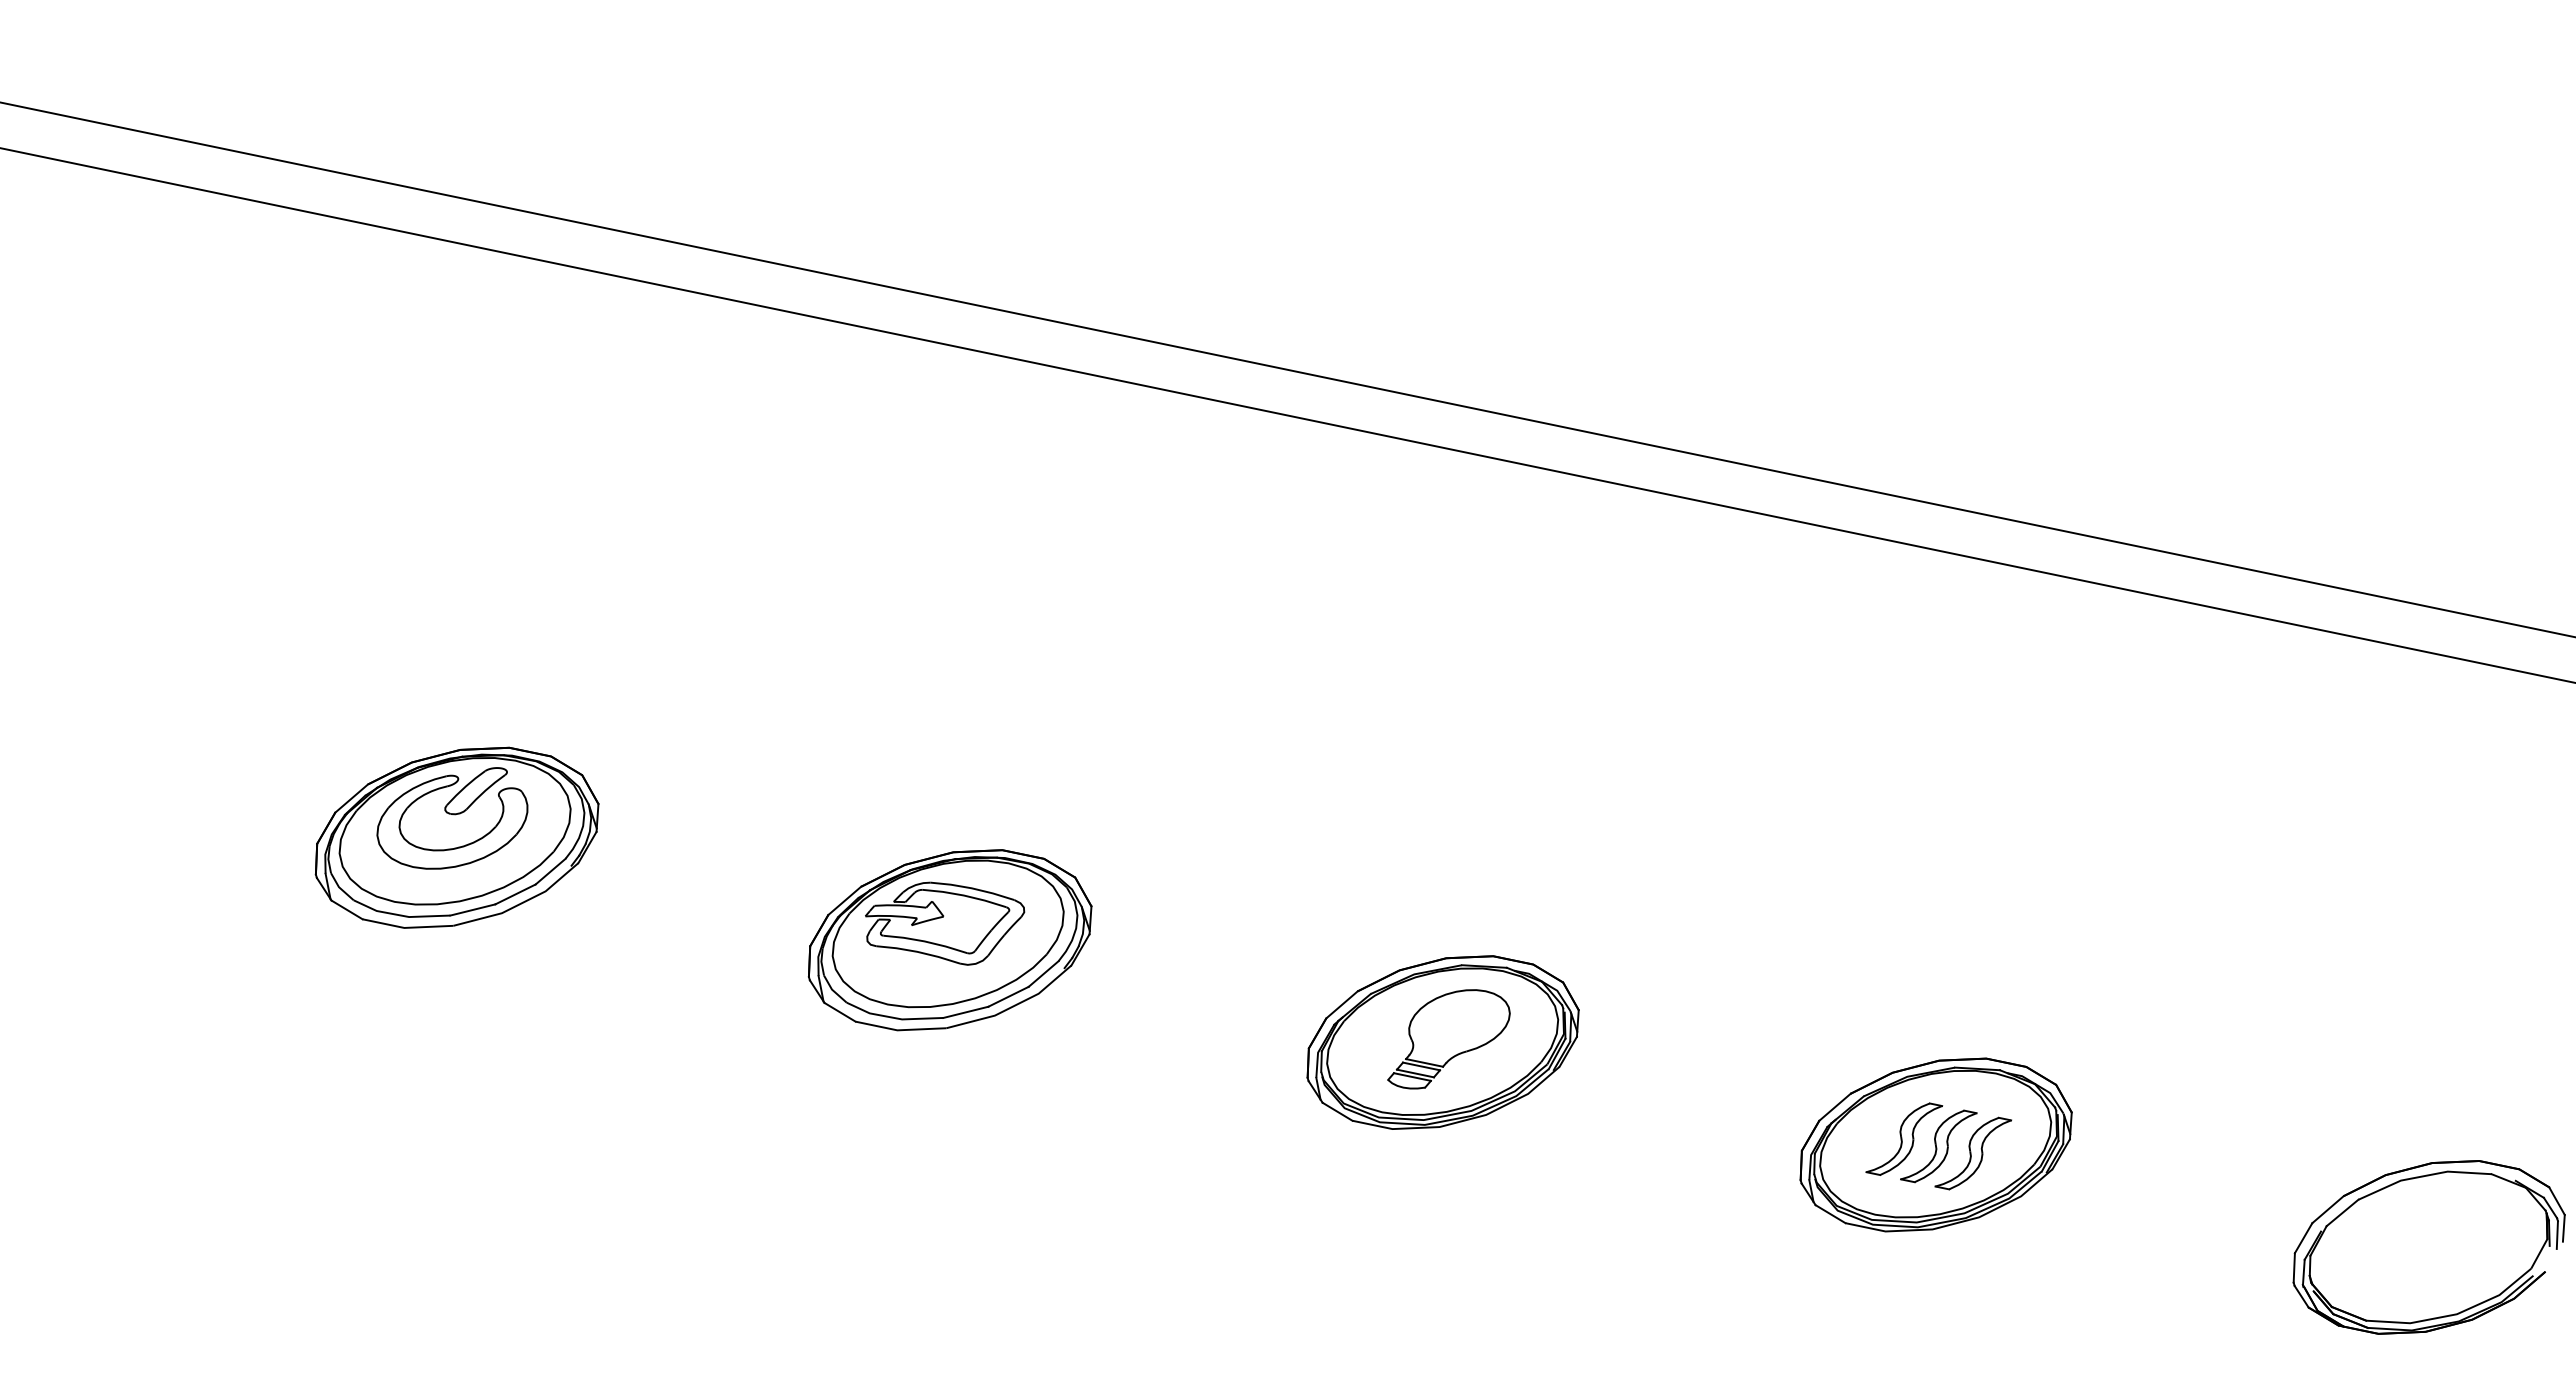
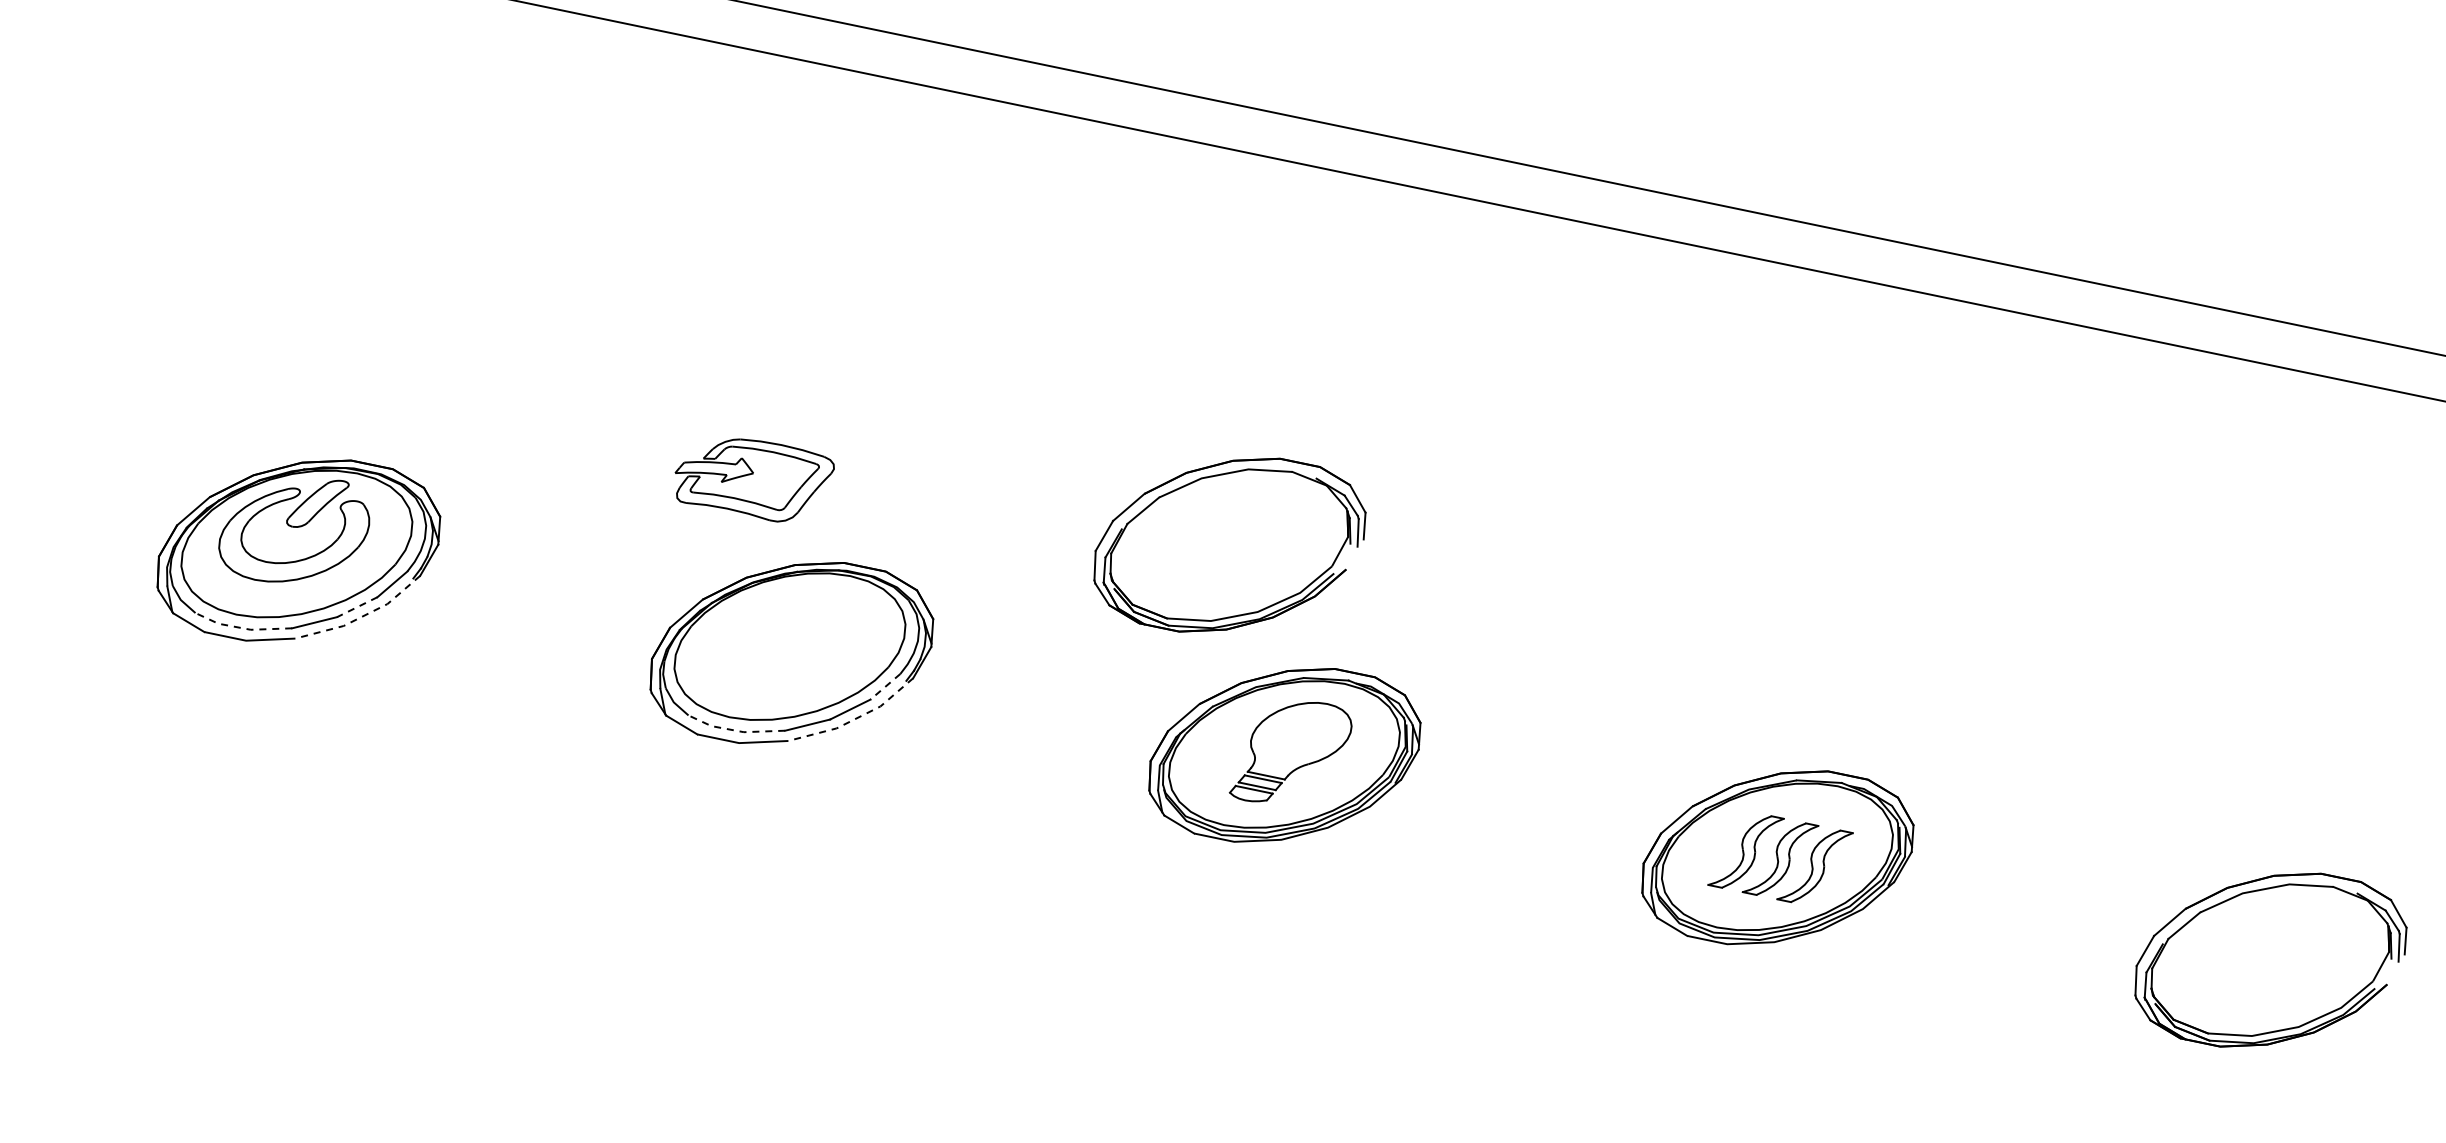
part: (1387, 832) -> (1229, 545), added
line: (515, 894) -> (357, 607), solid -> dashed
line: (520, 903) -> (362, 616), solid -> dashed
line: (400, 915) -> (242, 628), solid -> dashed
part: (943, 917) -> (753, 474), moved
line: (1043, 974) -> (885, 687), solid -> dashed
line: (1013, 1006) -> (855, 719), solid -> dashed
line: (893, 1017) -> (735, 730), solid -> dashed

